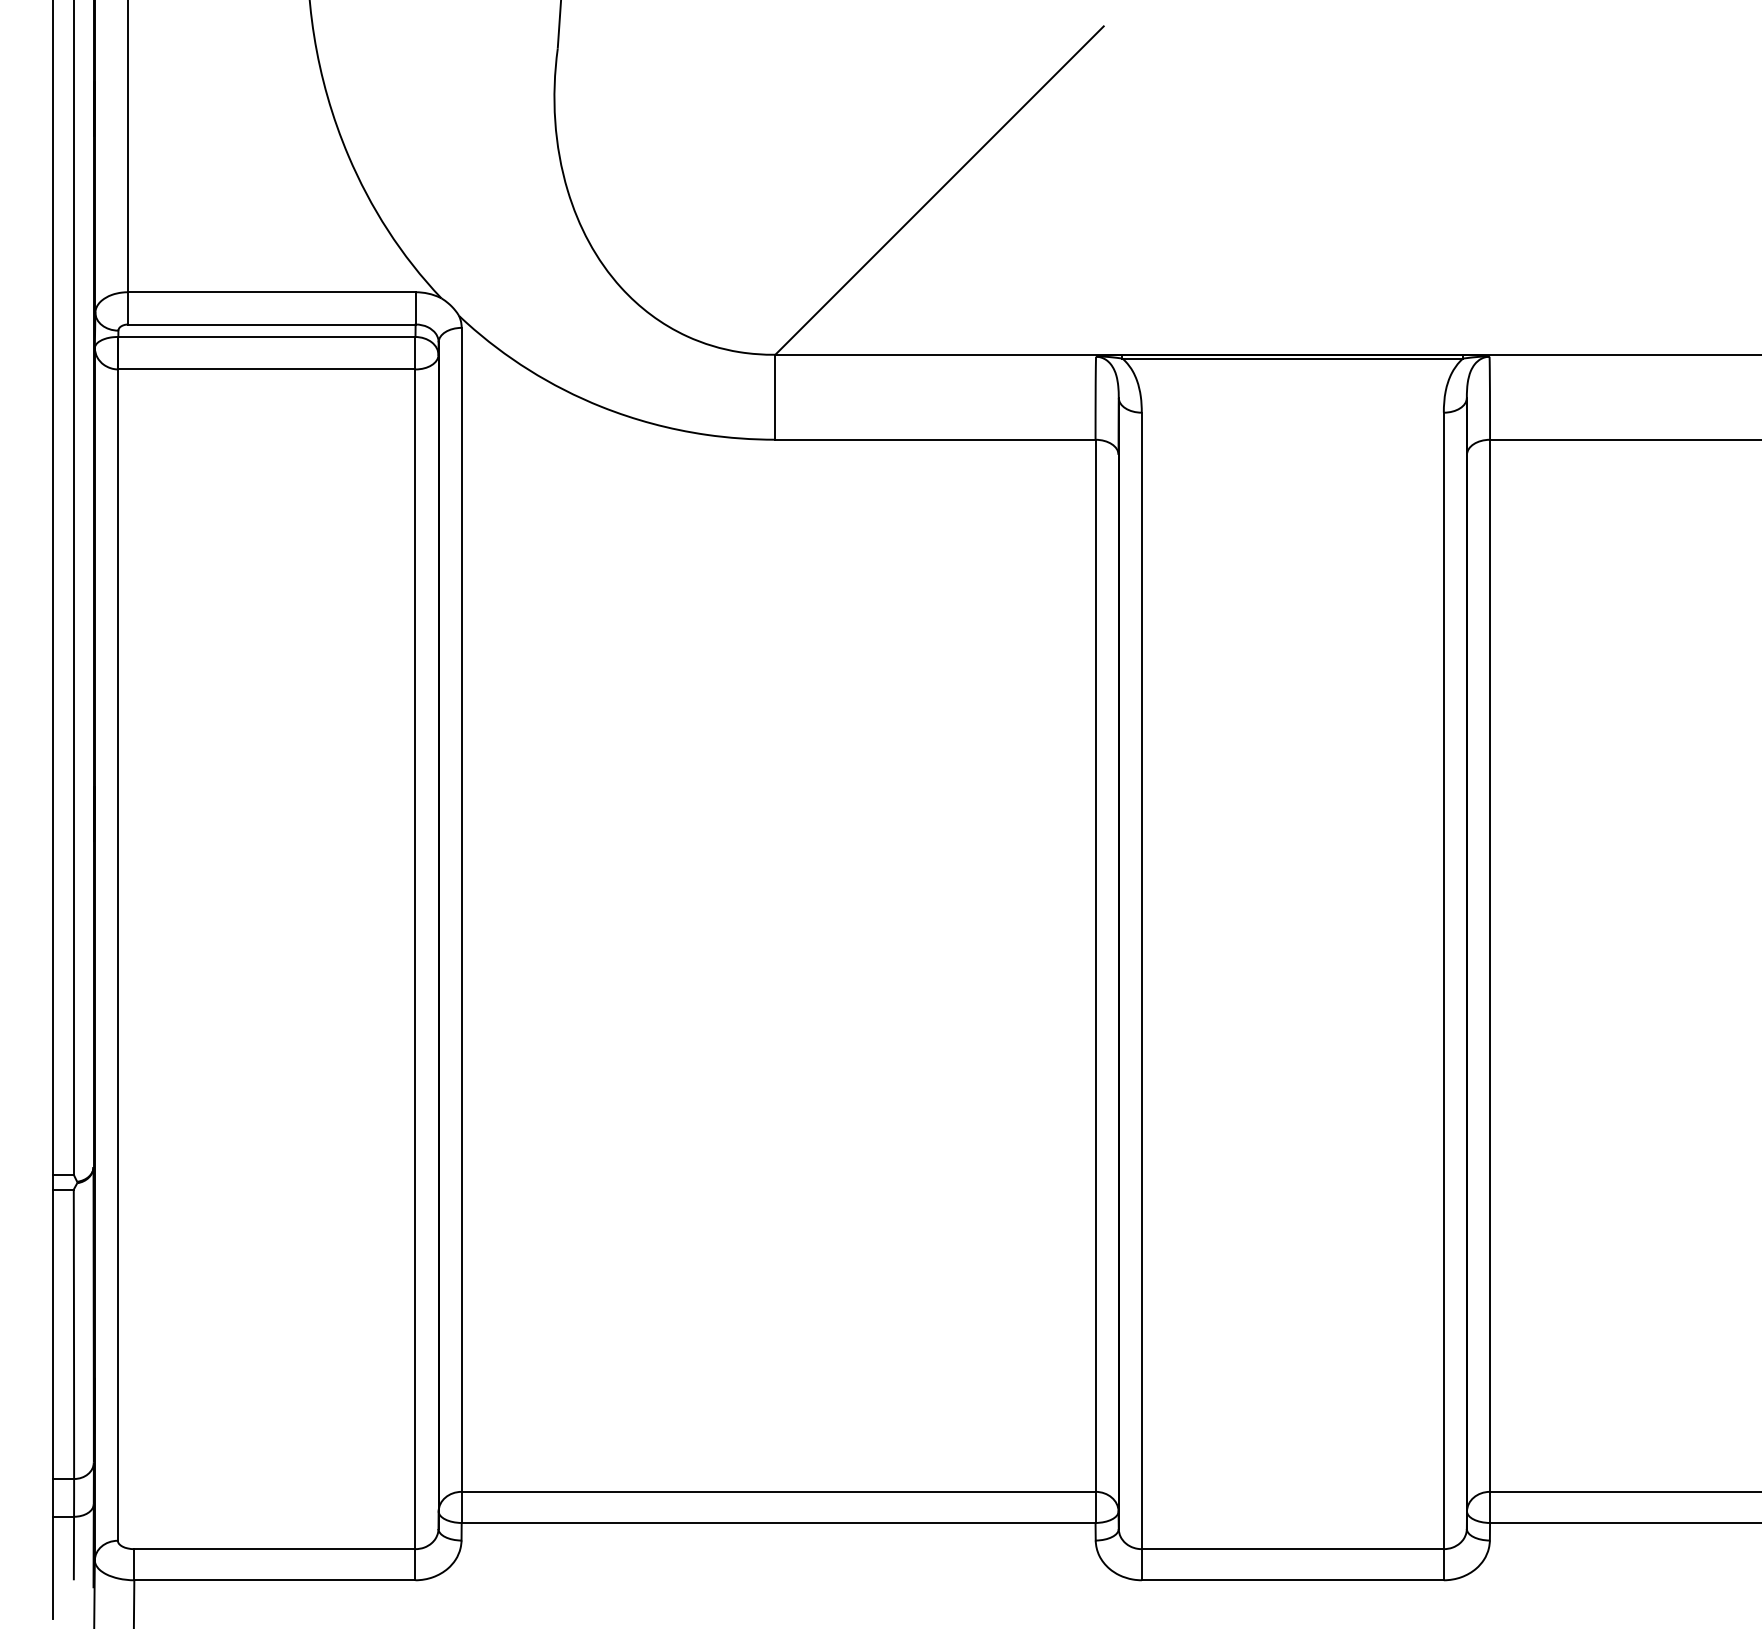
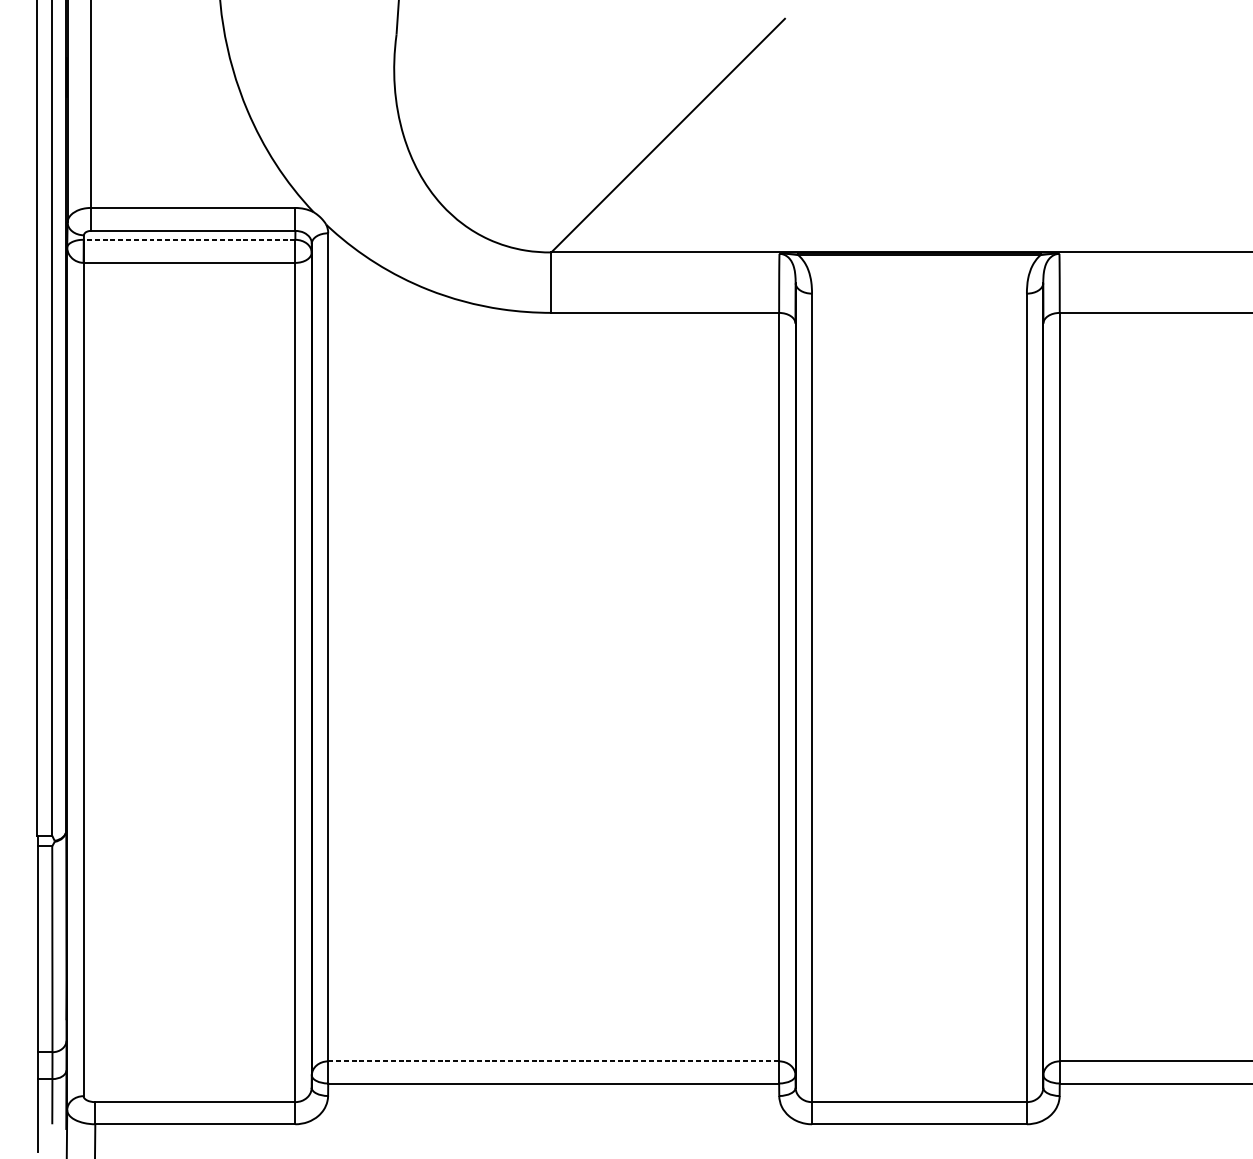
line: (266, 336) -> (189, 239), solid -> dashed
line: (778, 1491) -> (553, 1061), solid -> dashed

